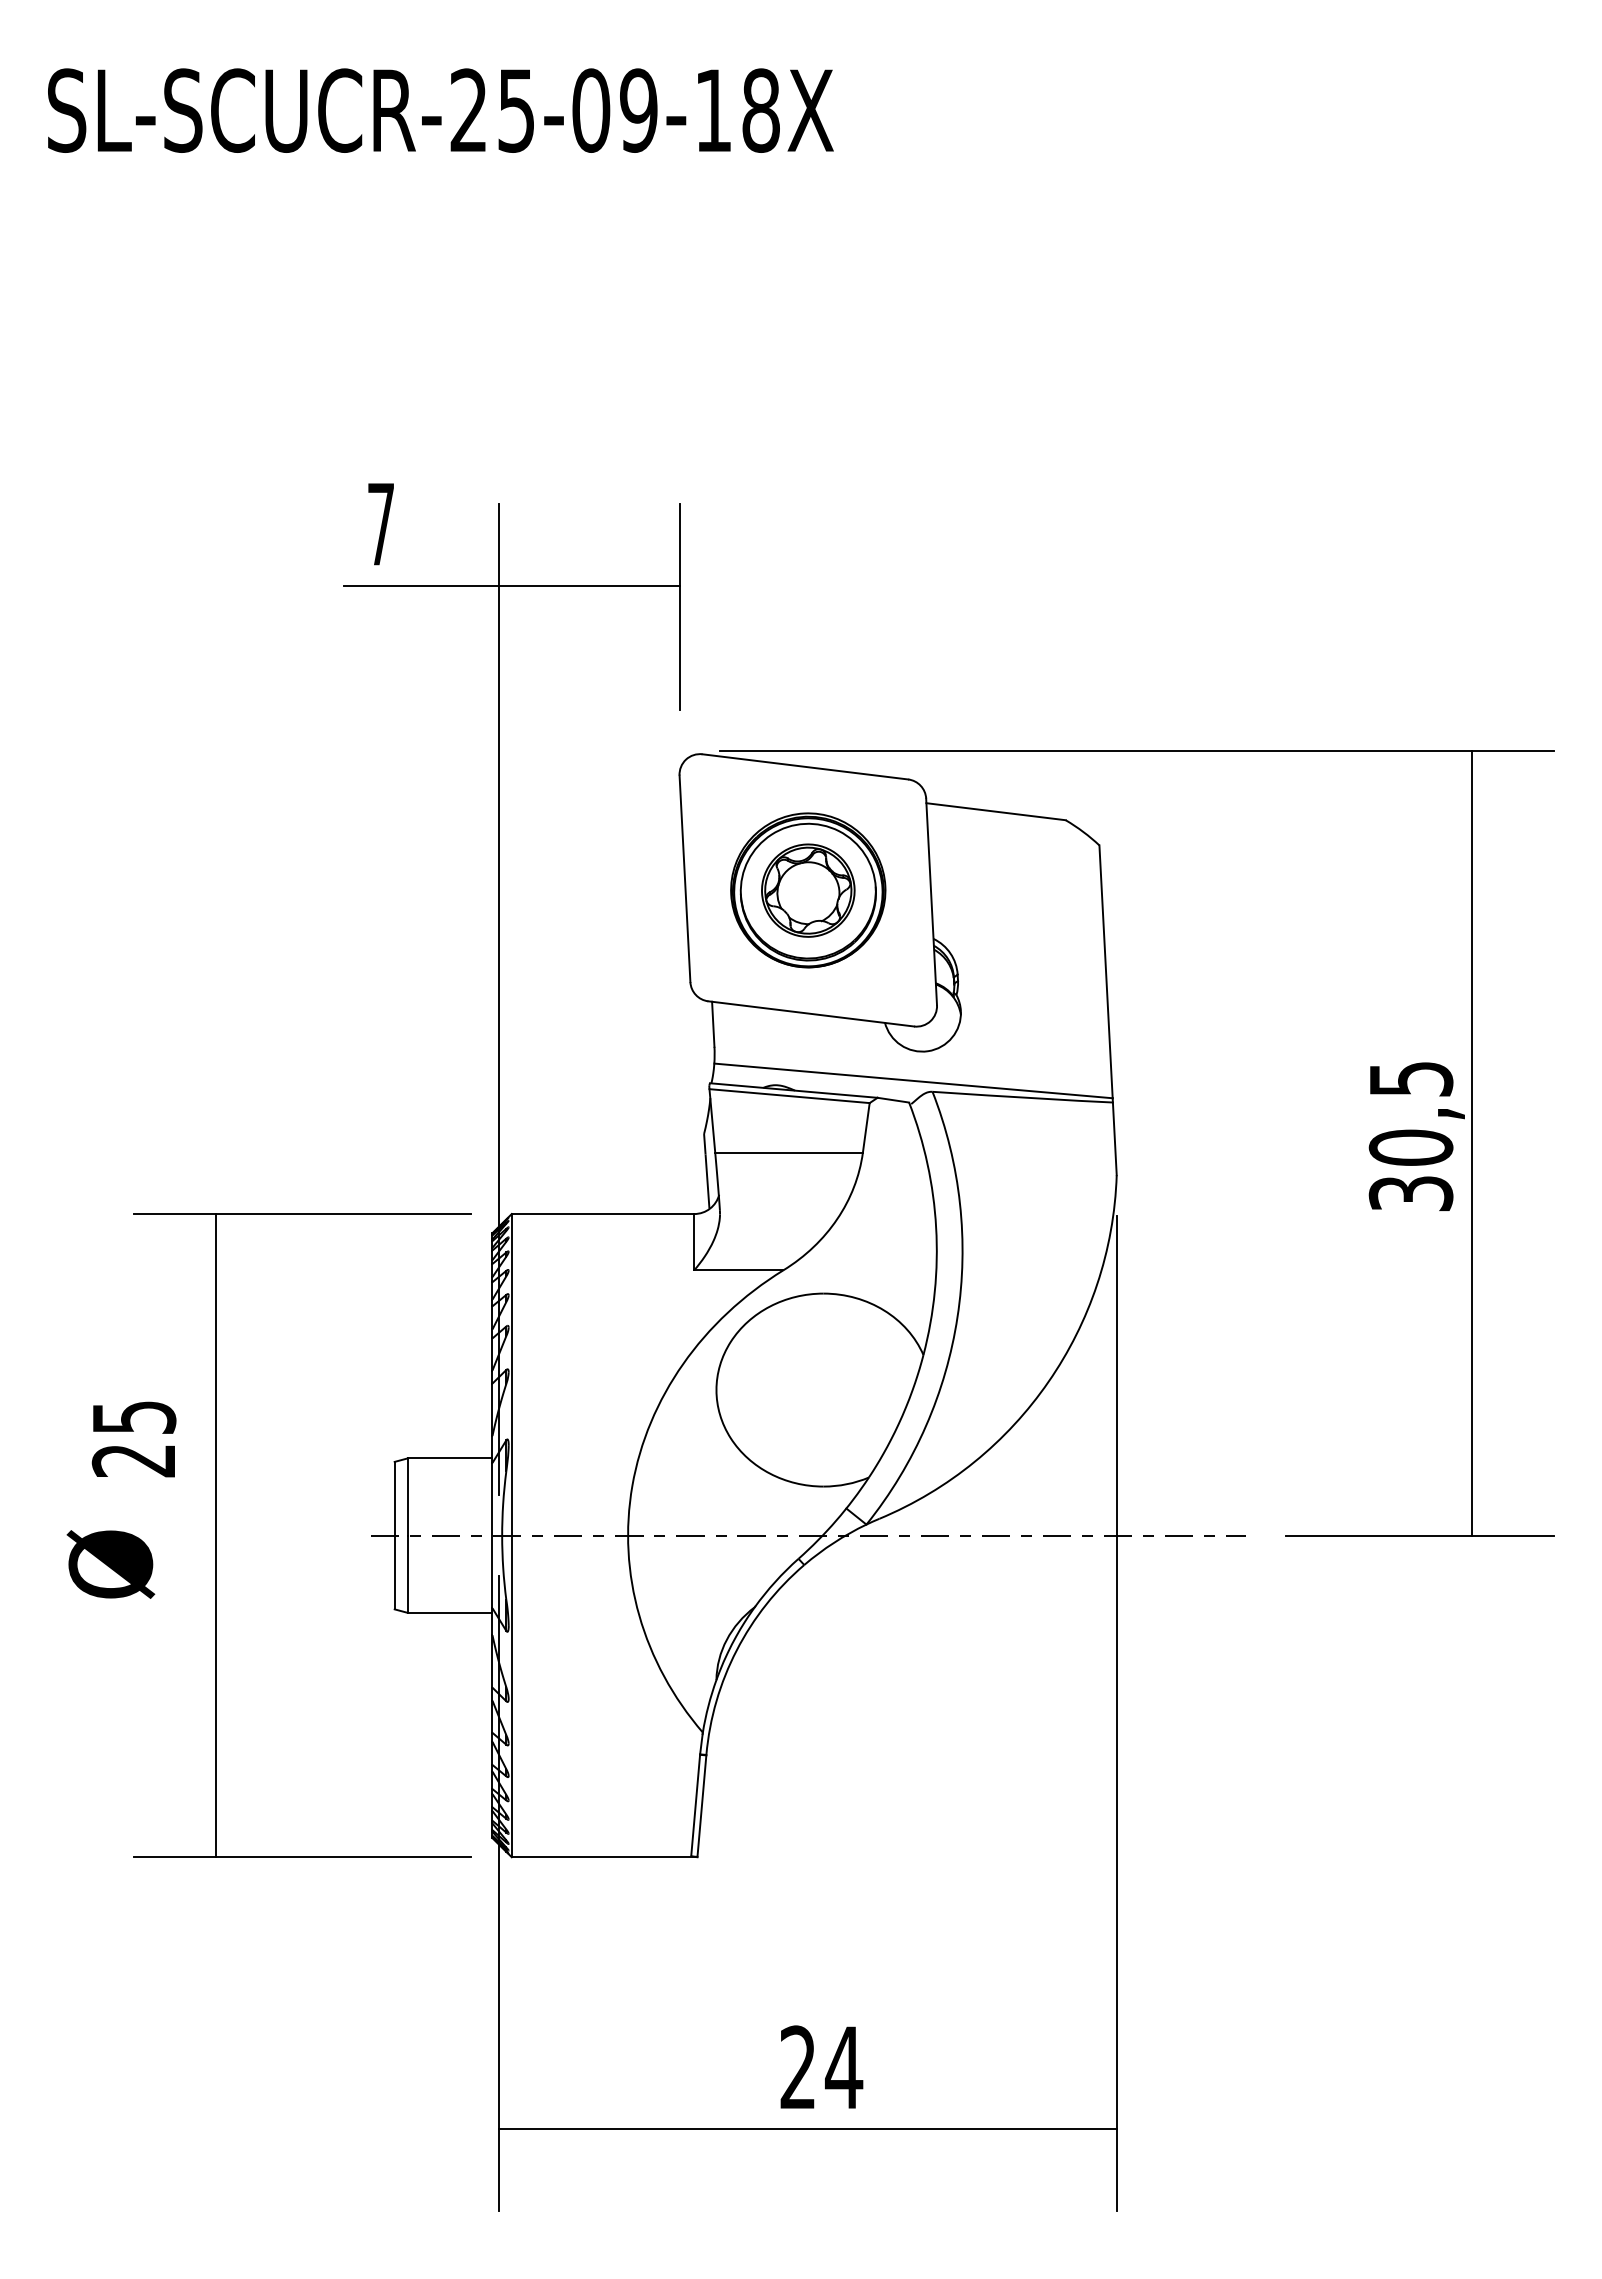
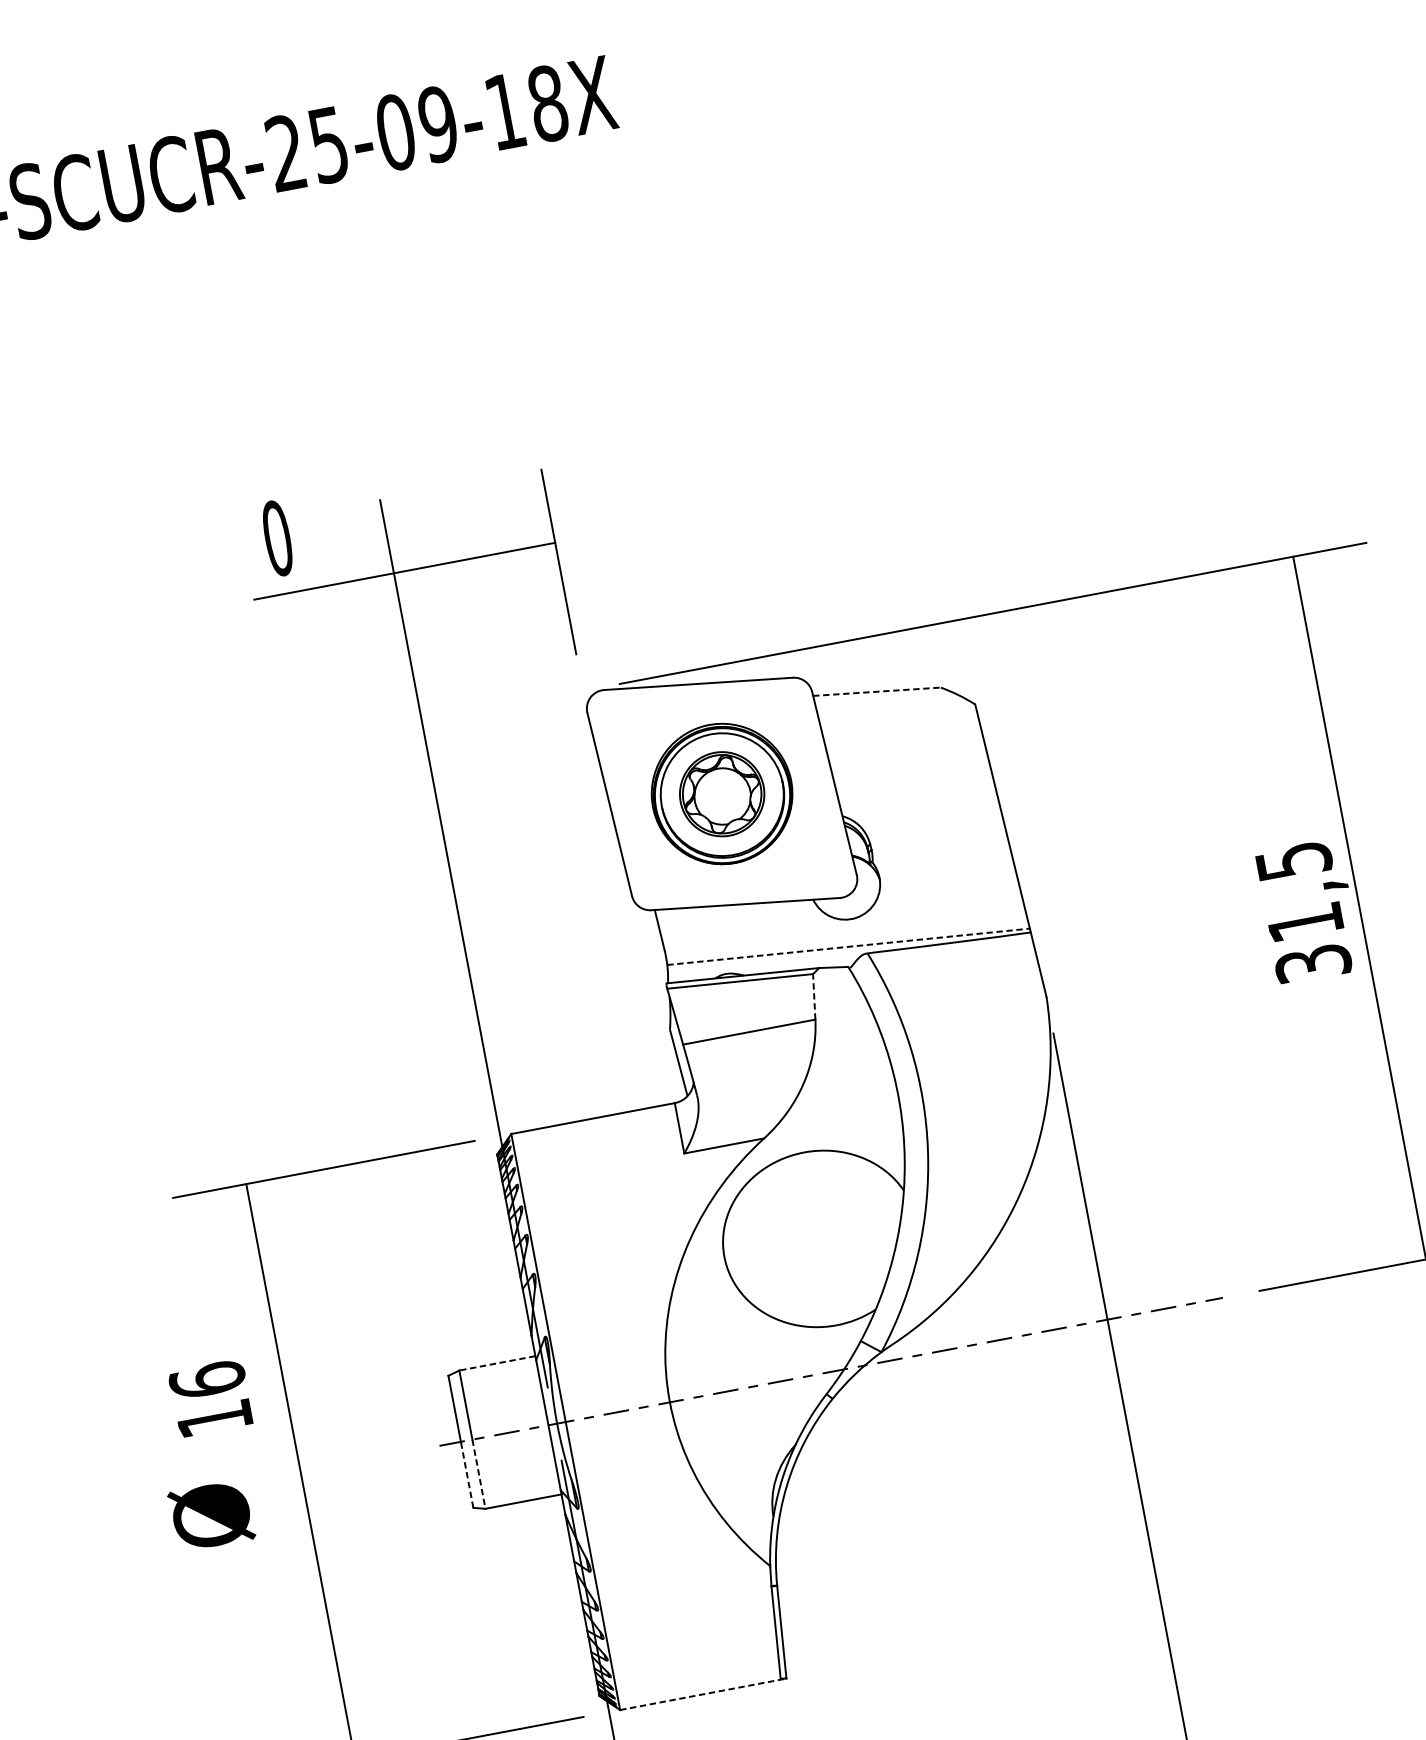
text: (380, 524) -> (277, 538), 7 -> 0
line: (996, 811) -> (877, 691), solid -> dashed
line: (913, 1080) -> (848, 946), solid -> dashed
line: (866, 1127) -> (814, 996), solid -> dashed
text: (1410, 1147) -> (1304, 922), 30,5 -> 31,5
text: (133, 1438) -> (210, 1399), 25 -> 16
line: (449, 1458) -> (496, 1363), solid -> dashed
line: (394, 1572) -> (466, 1474), solid -> dashed
line: (407, 1574) -> (478, 1474), solid -> dashed
line: (604, 1857) -> (703, 1694), solid -> dashed

